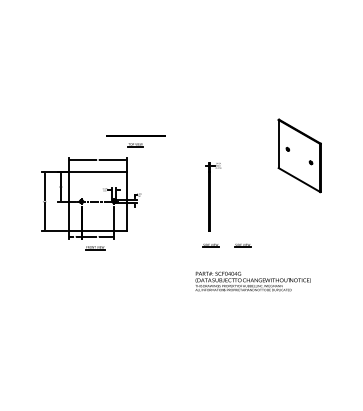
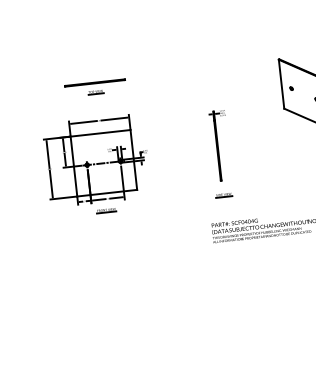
part: (135, 141) -> (95, 88), moved
part: (242, 245) -> (256, 191), removed

